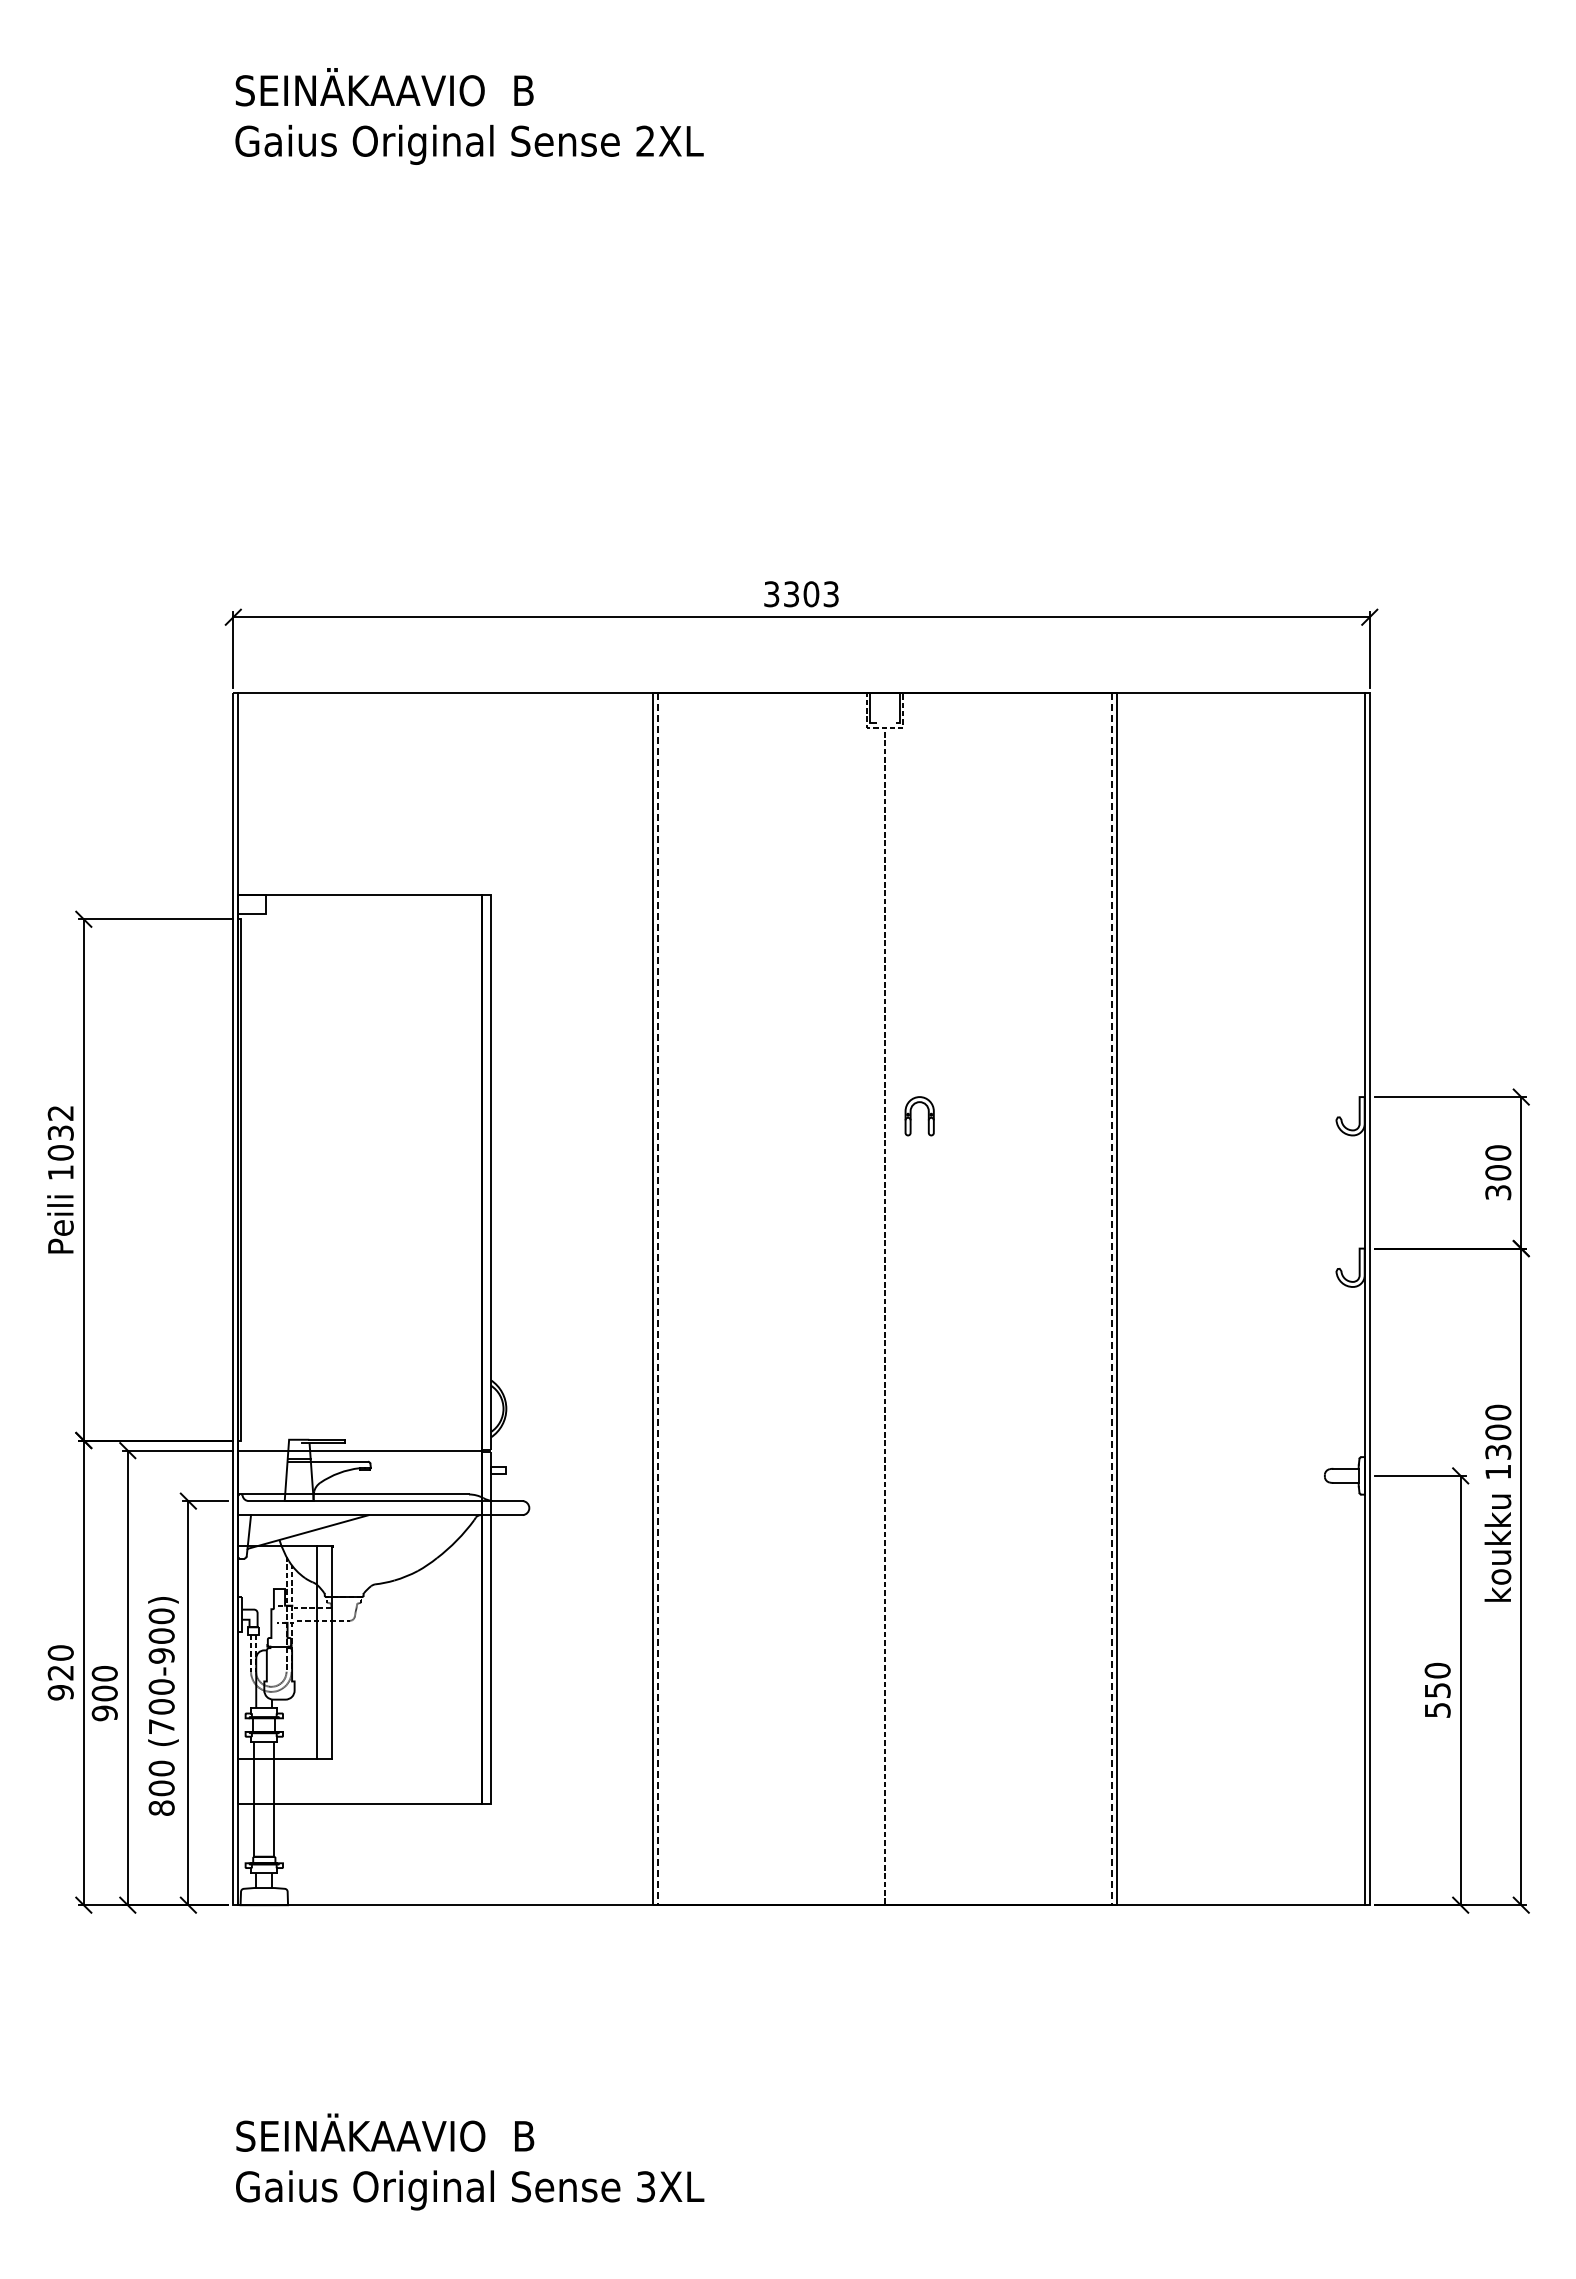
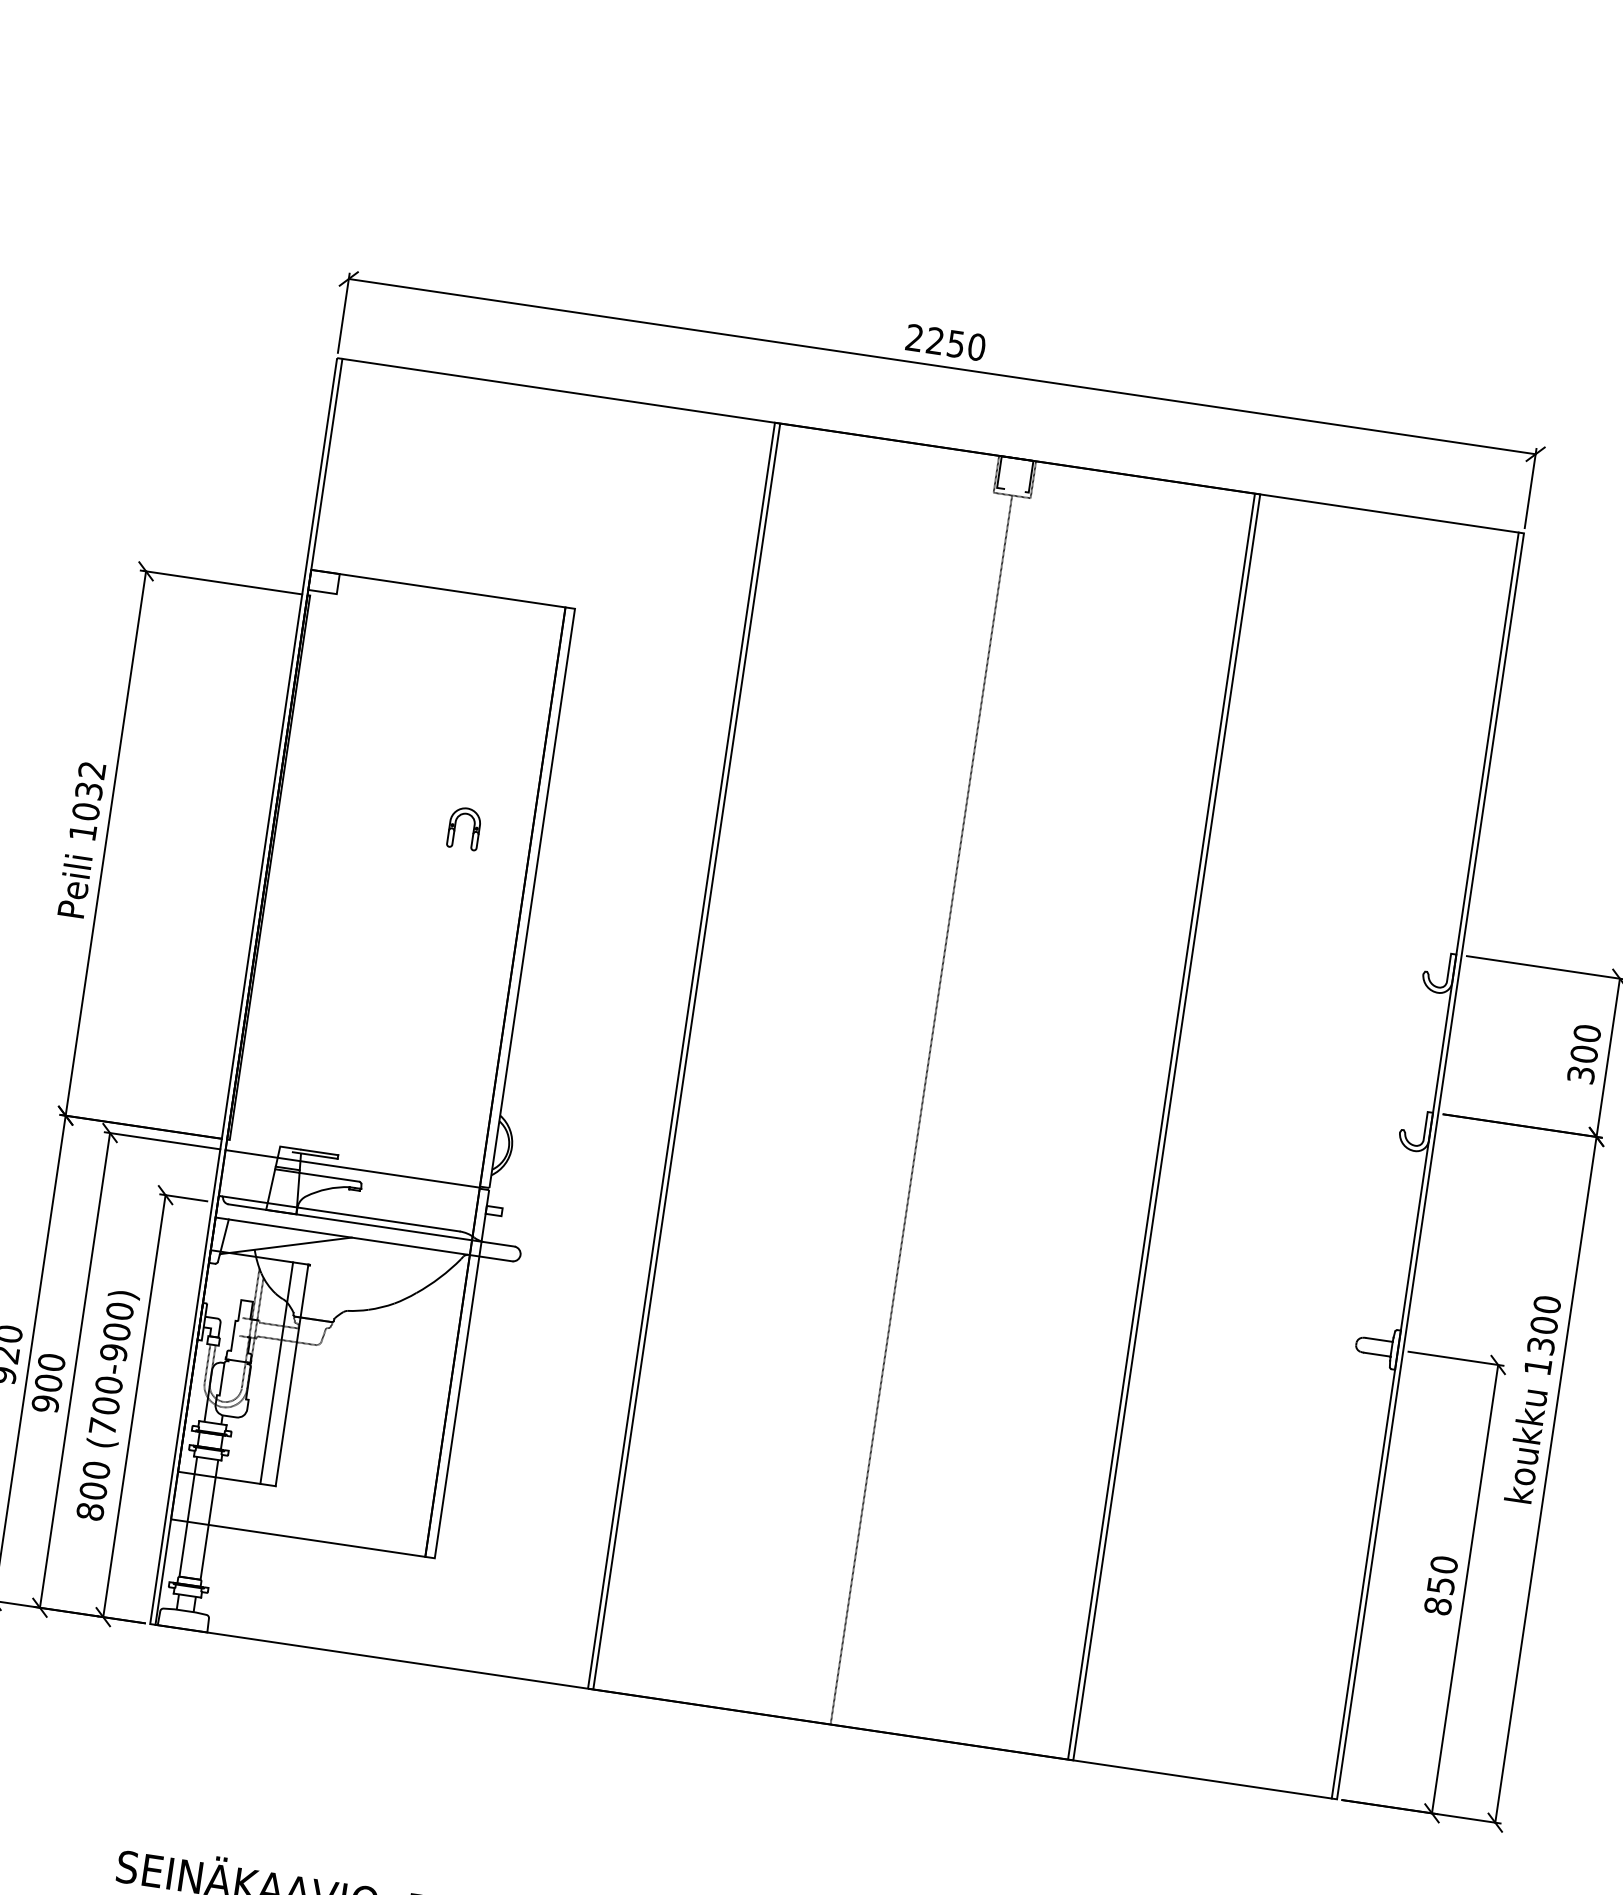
text: (801, 594) -> (945, 342), 3303 -> 2250
part: (911, 1116) -> (455, 827), moved
line: (657, 1299) -> (686, 1056), dashed -> solid
line: (1112, 1299) -> (1161, 1127), dashed -> solid
text: (1437, 1710) -> (1437, 1606), 550 -> 850

